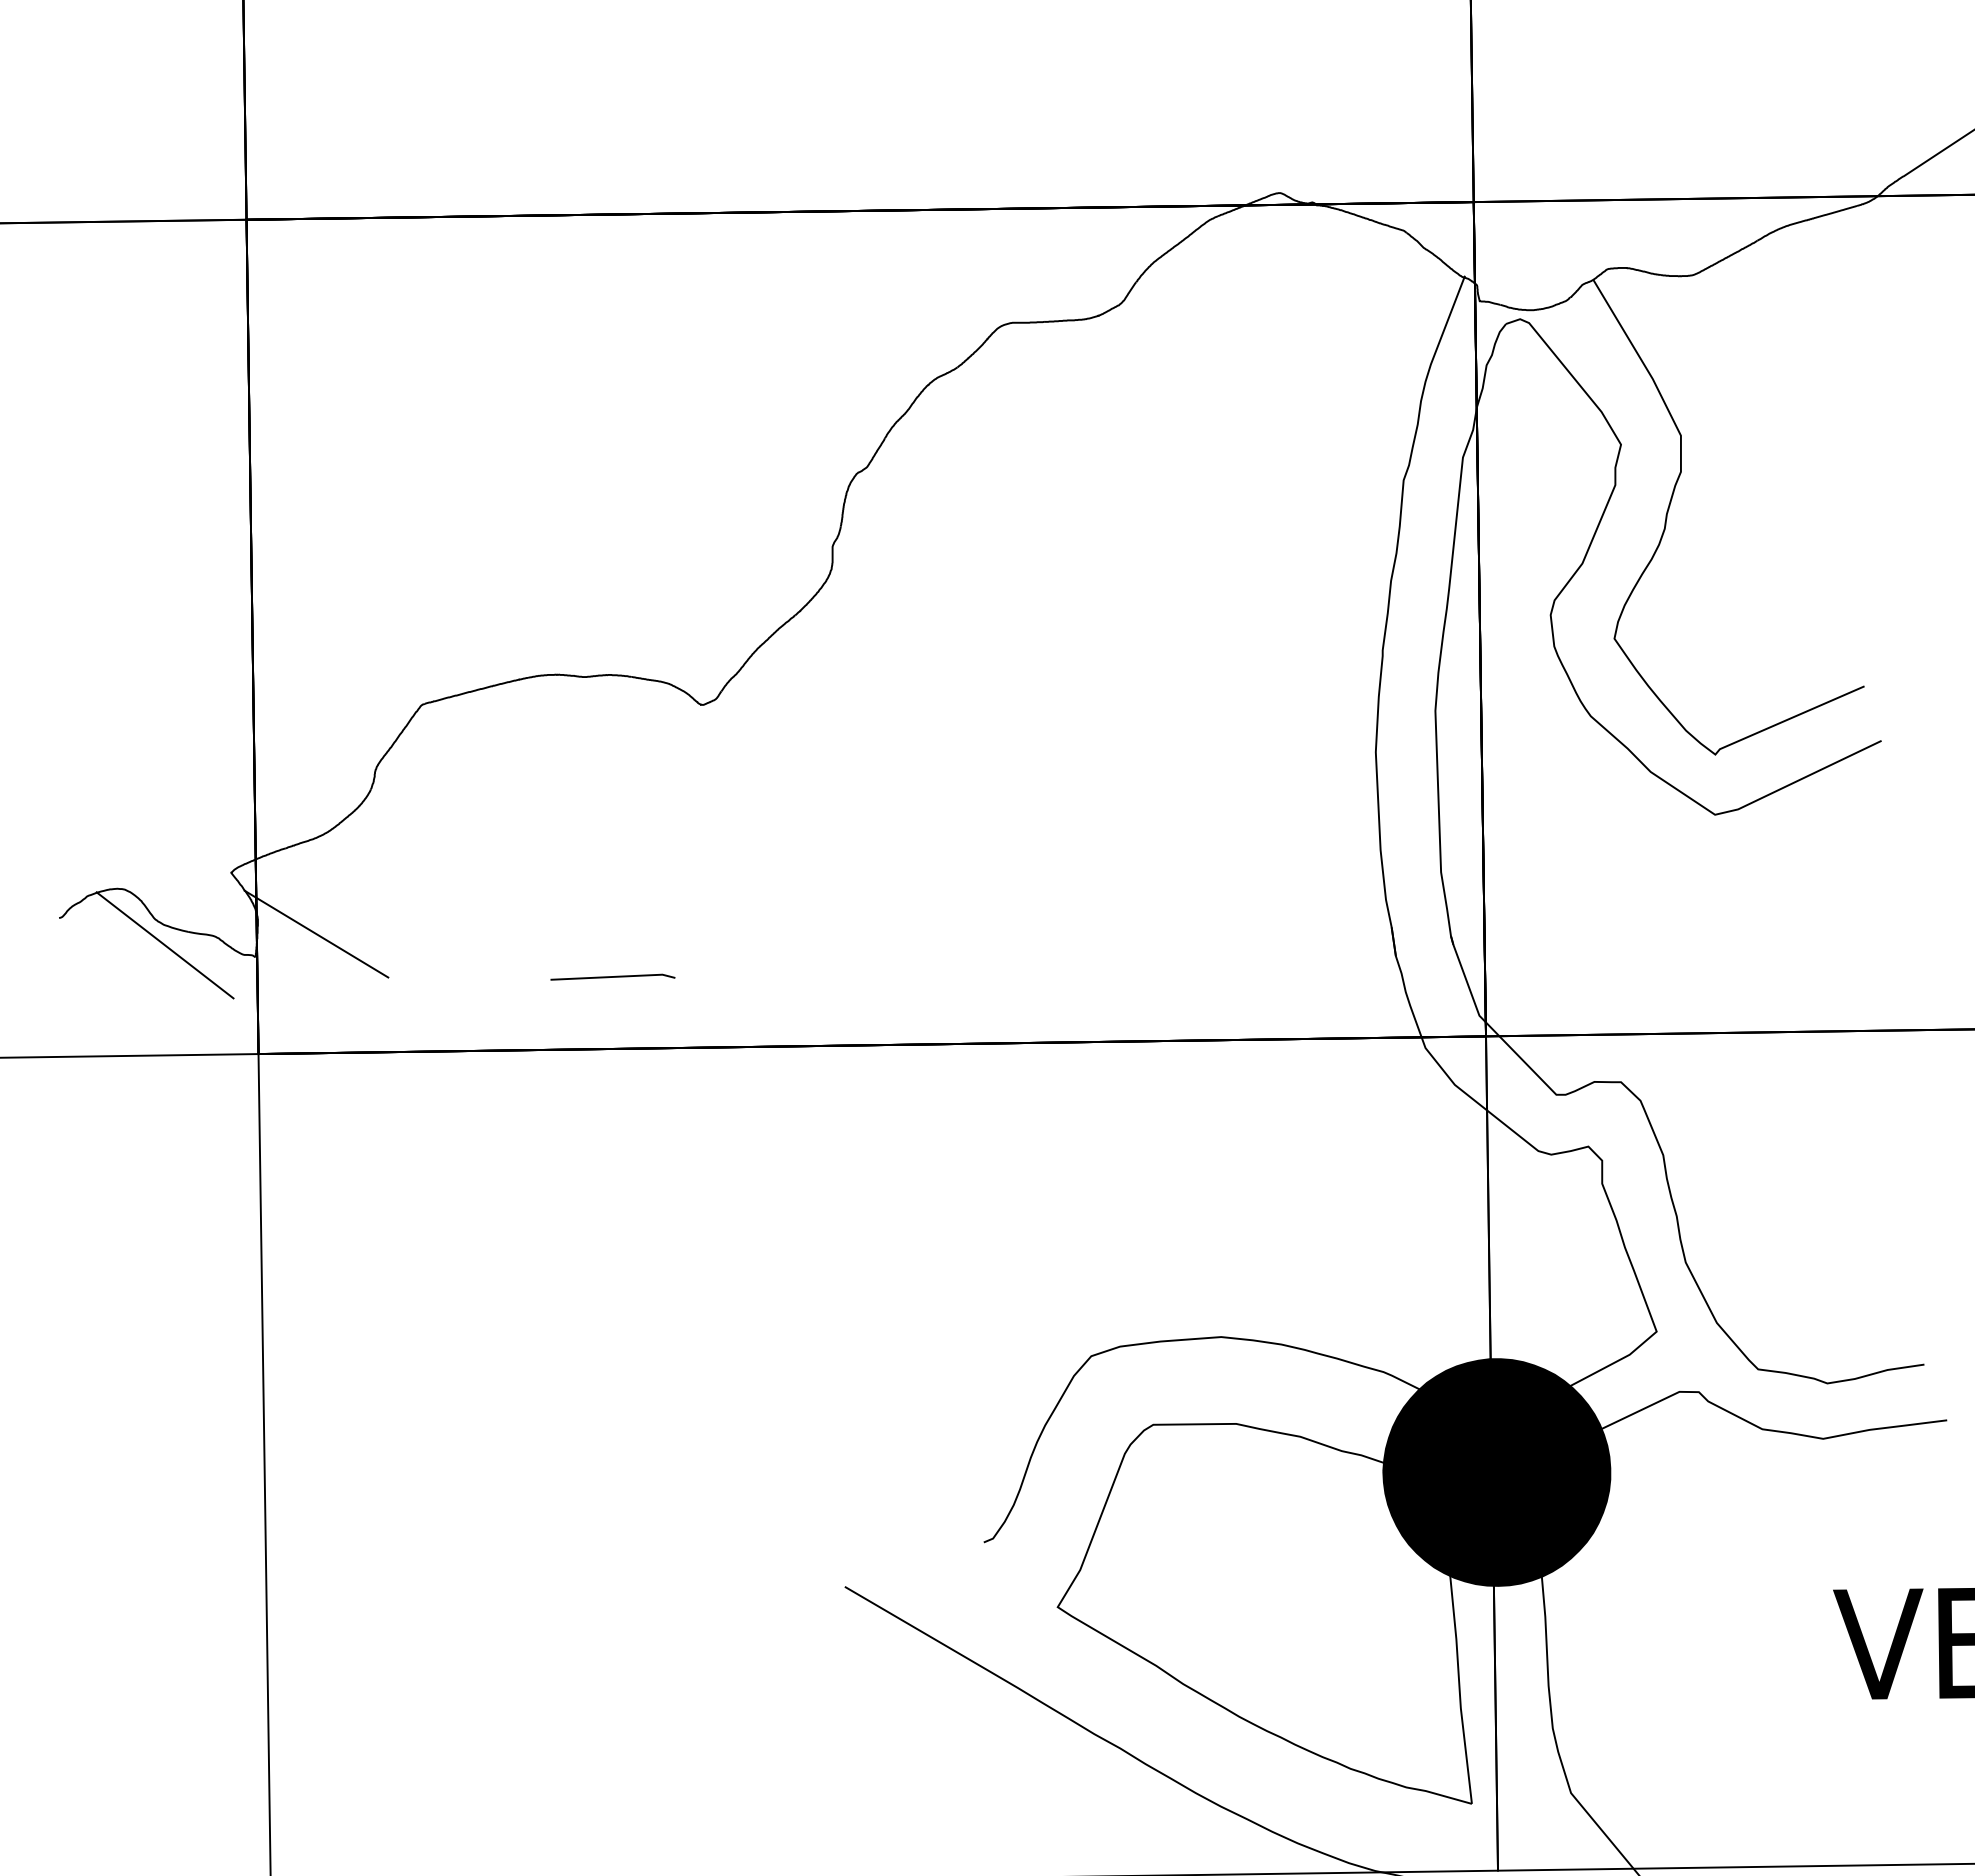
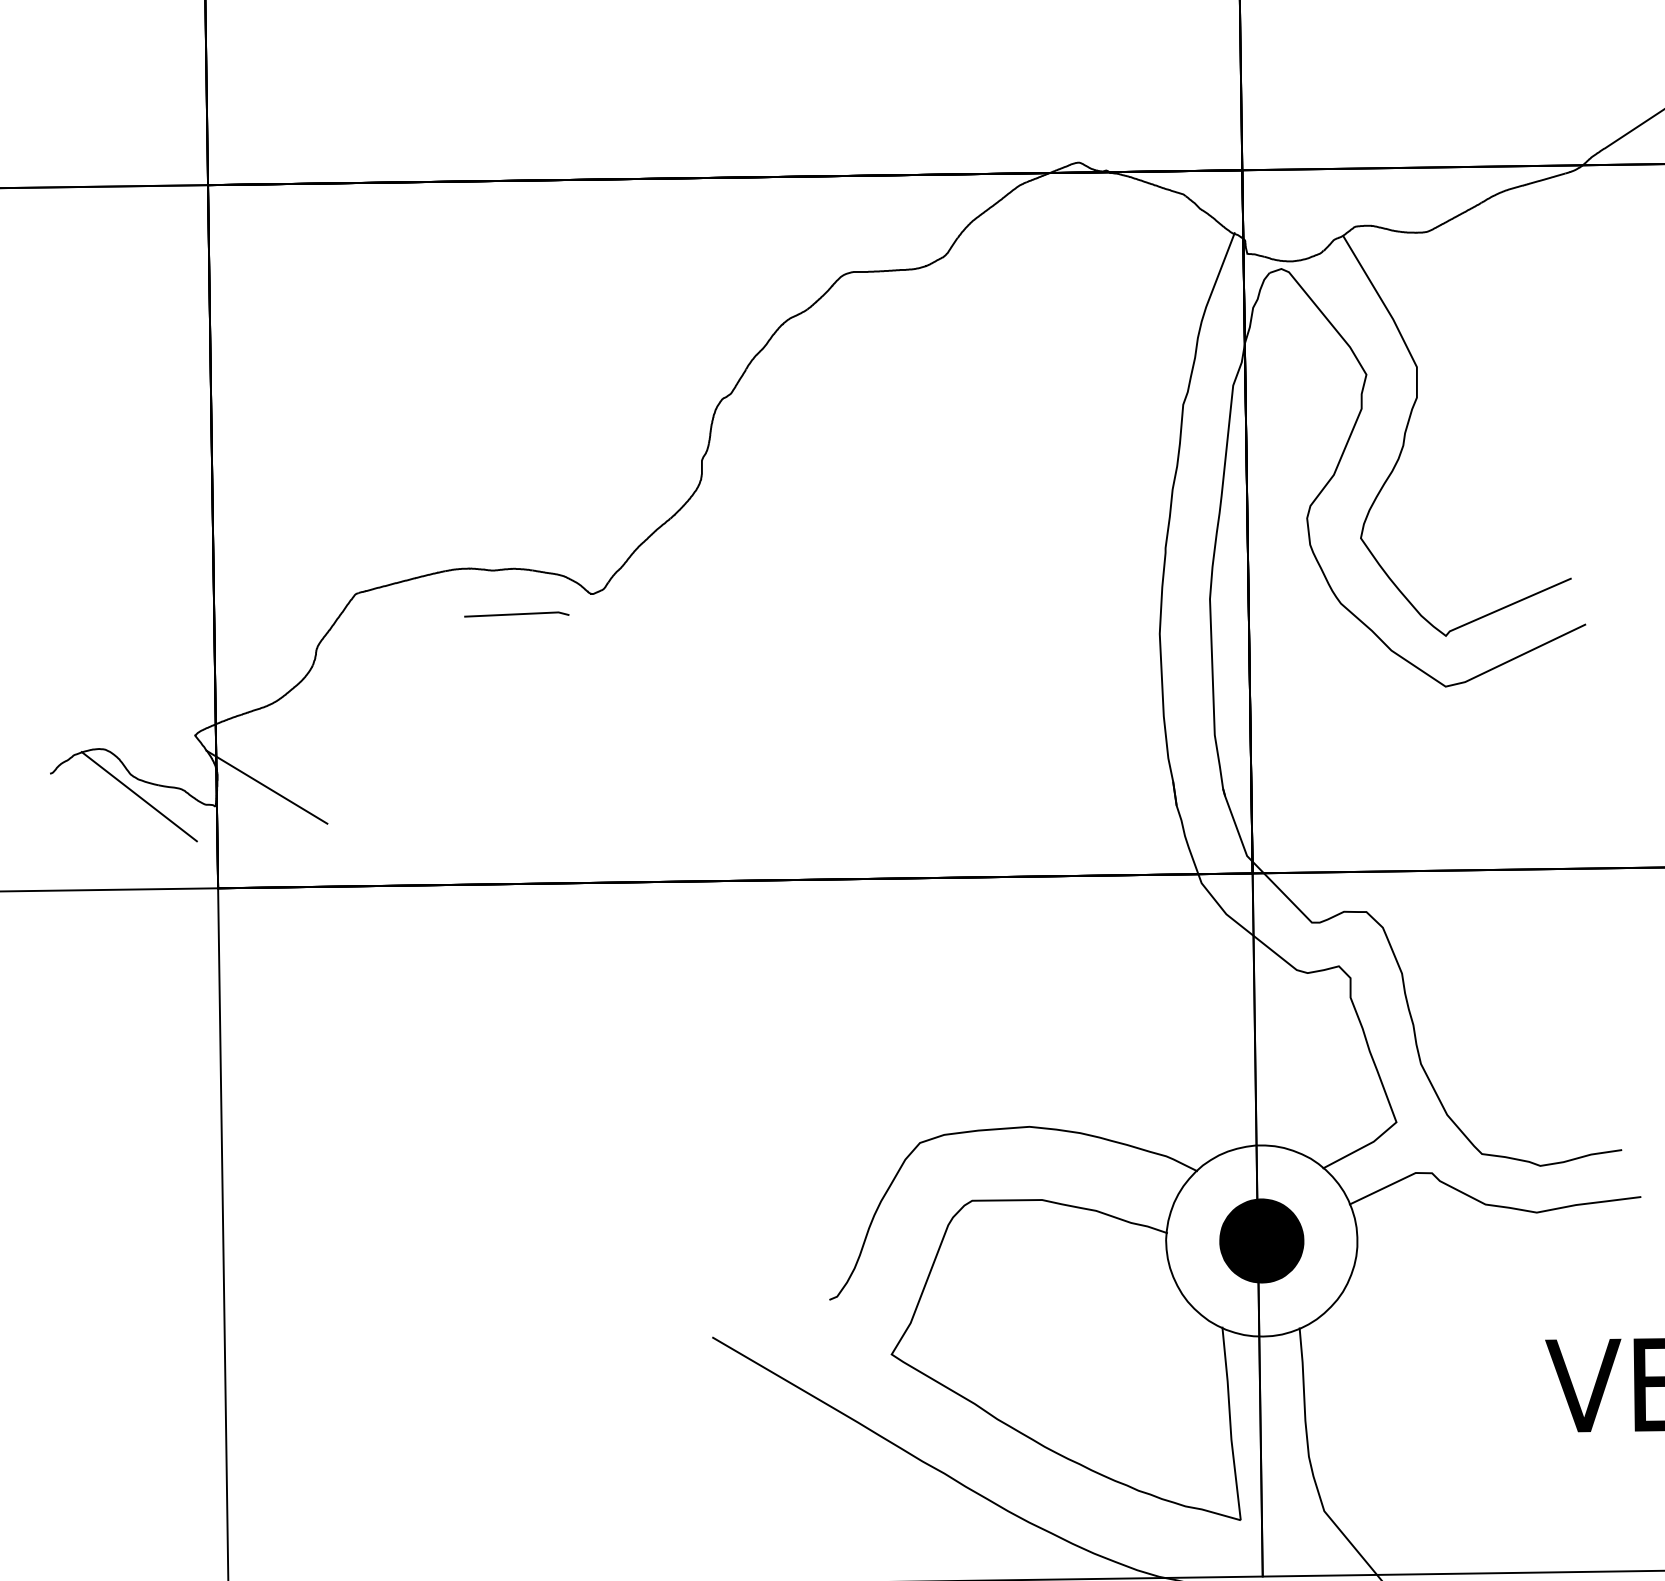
line: (612, 976) -> (516, 613), moved
fill: (1496, 1472) -> (1261, 1240), removed

